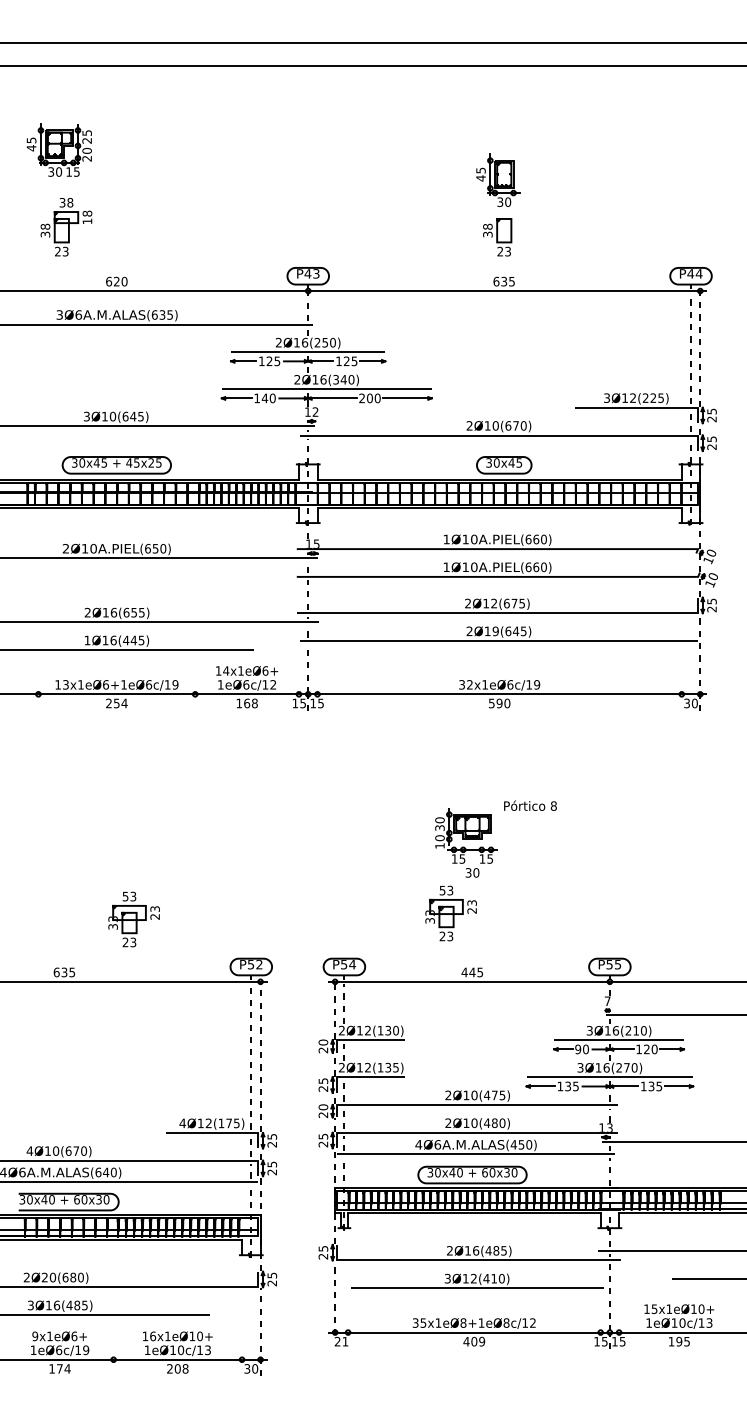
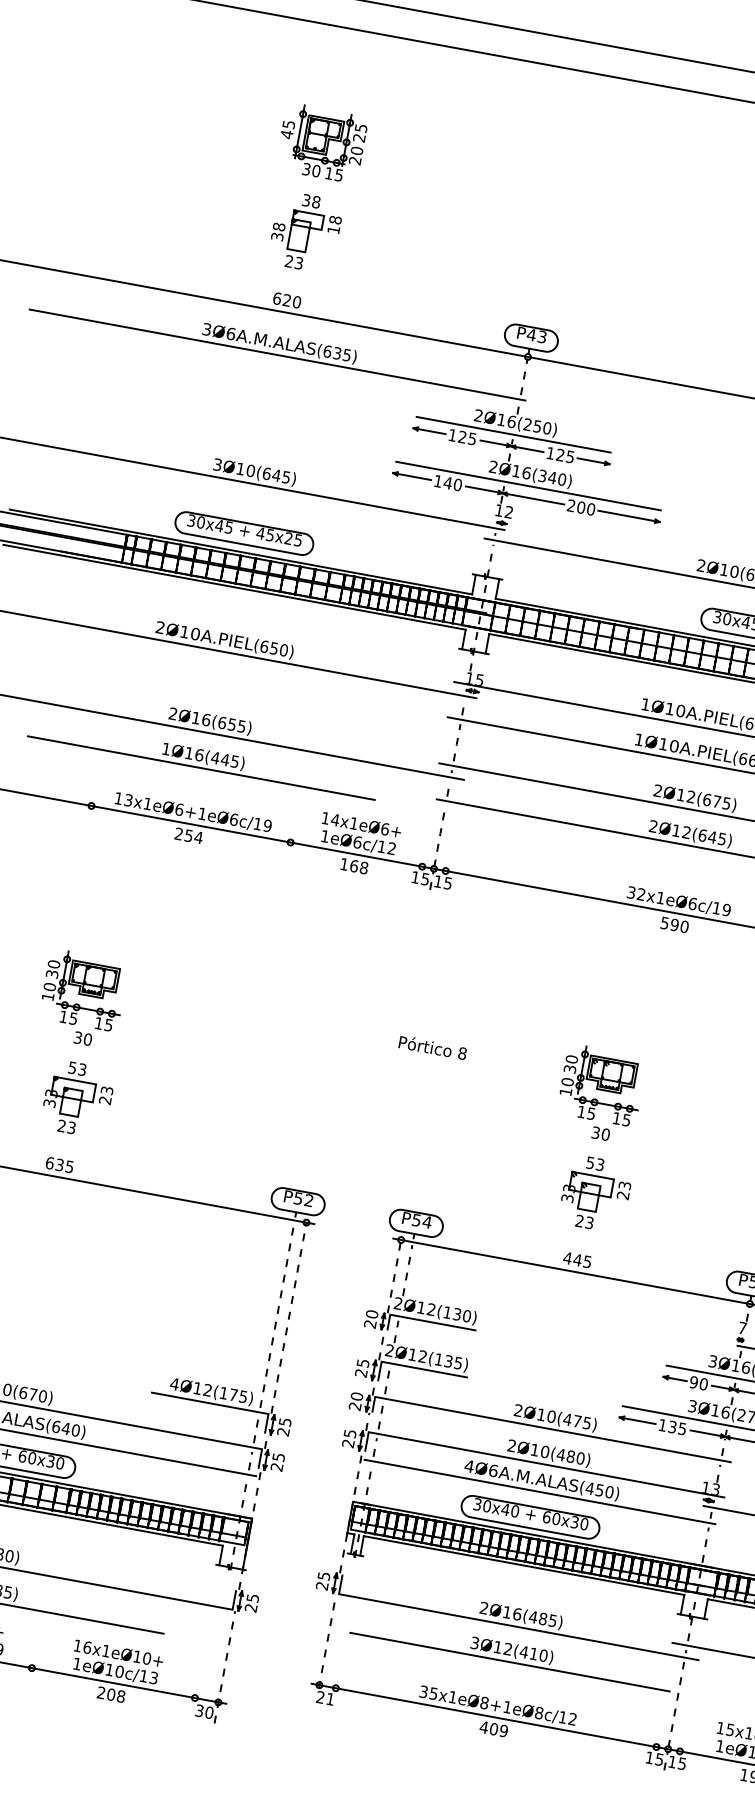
part: (58, 149) -> (320, 142), moved
part: (66, 227) -> (305, 232), moved
text: (495, 631) -> (686, 832), 2Ø19 -> 2Ø12
text: (530, 805) -> (433, 1047), moved
part: (58, 842) -> (82, 998), added
part: (450, 913) -> (595, 1193), moved
part: (133, 919) -> (77, 1098), moved

